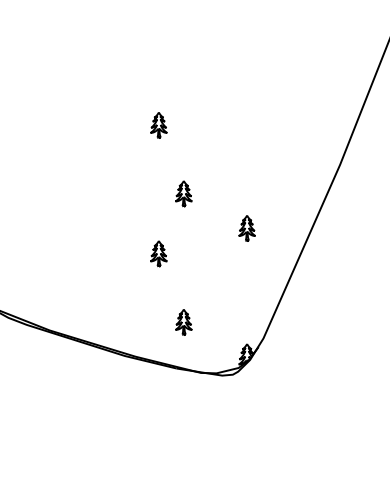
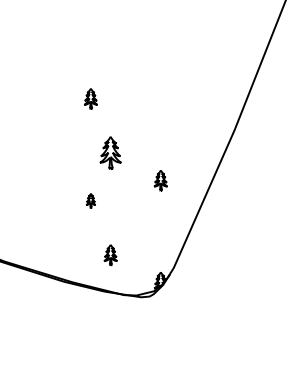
part: (183, 193) -> (110, 152), size x1.6
part: (158, 253) -> (90, 200), size x0.7

